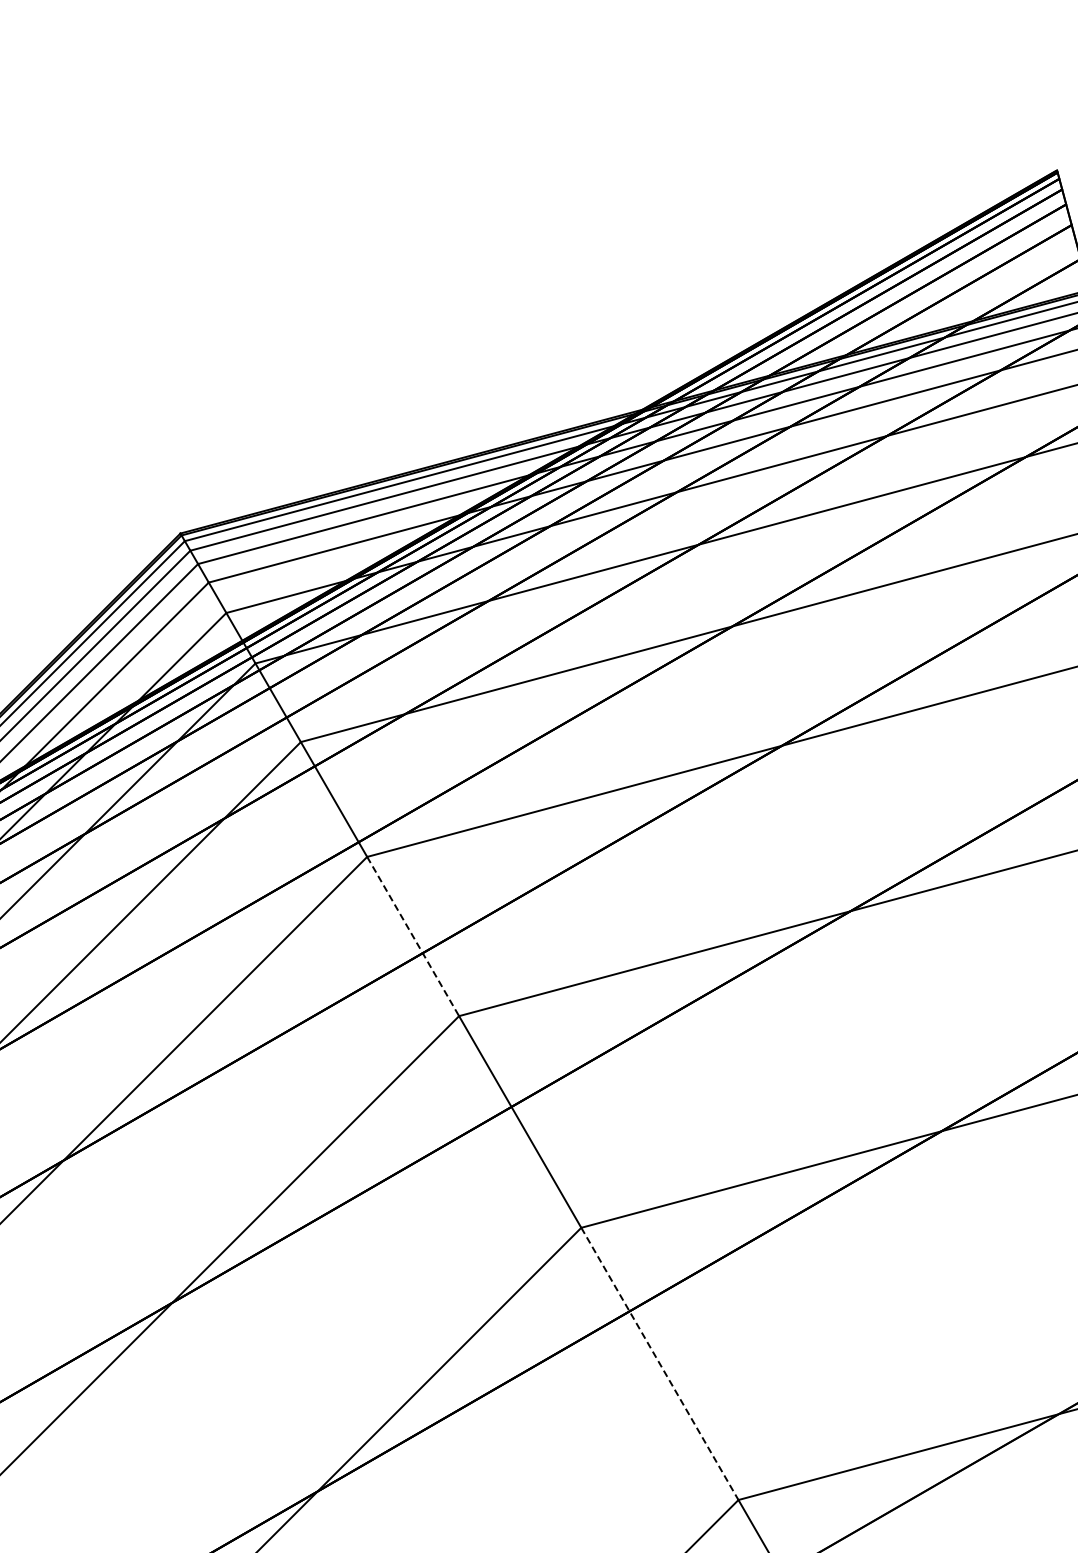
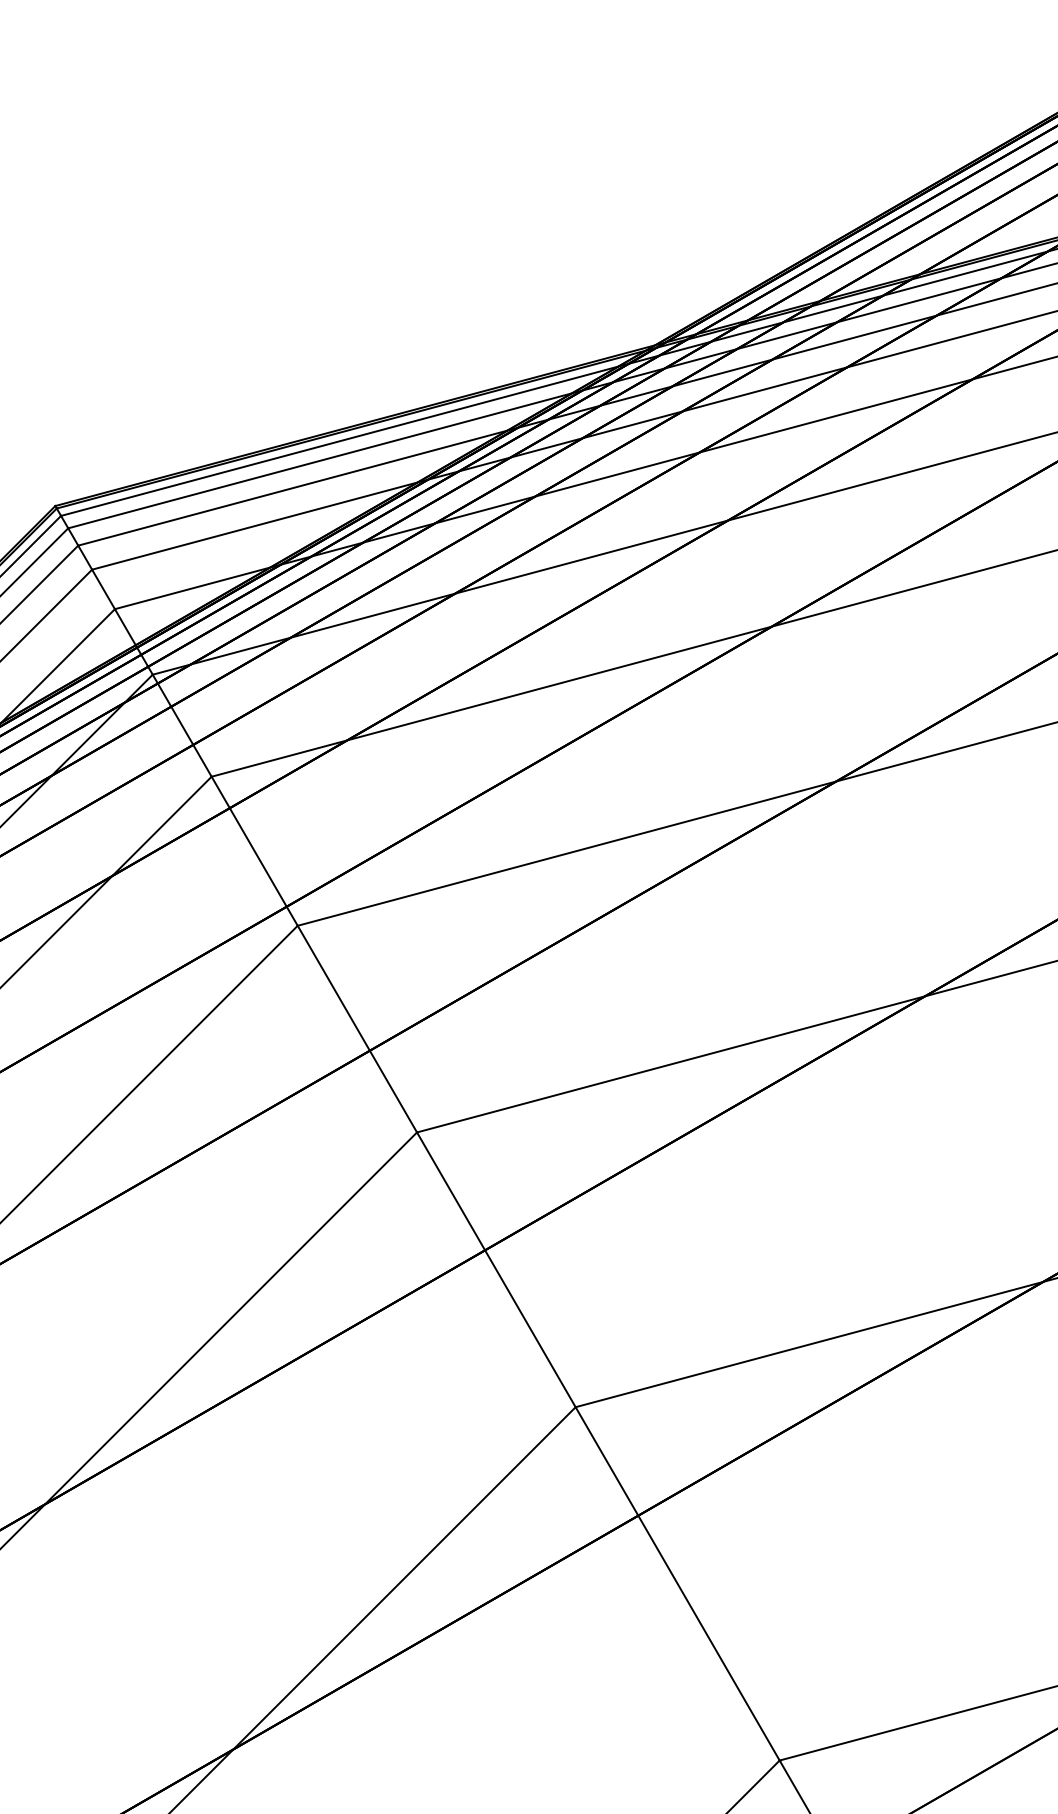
line: (413, 936) -> (357, 1029), dashed -> solid
line: (660, 1364) -> (678, 1584), dashed -> solid

